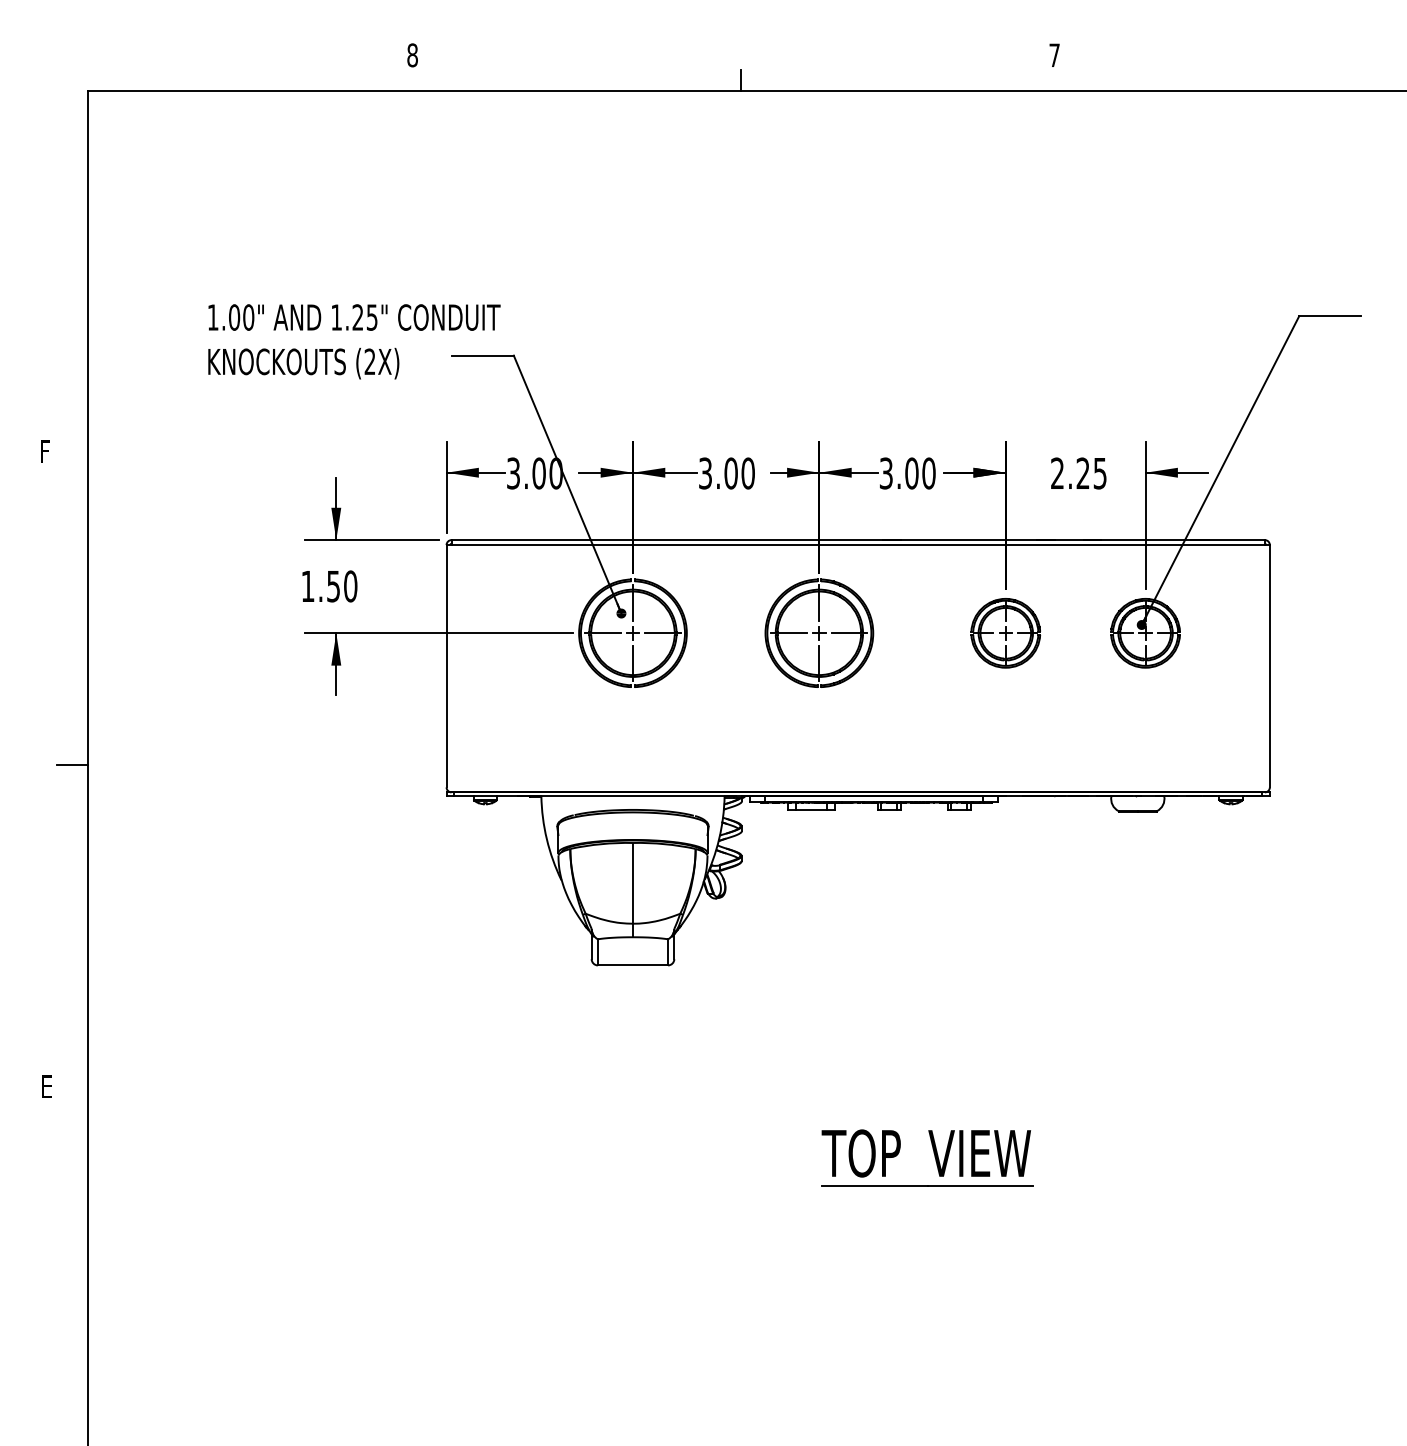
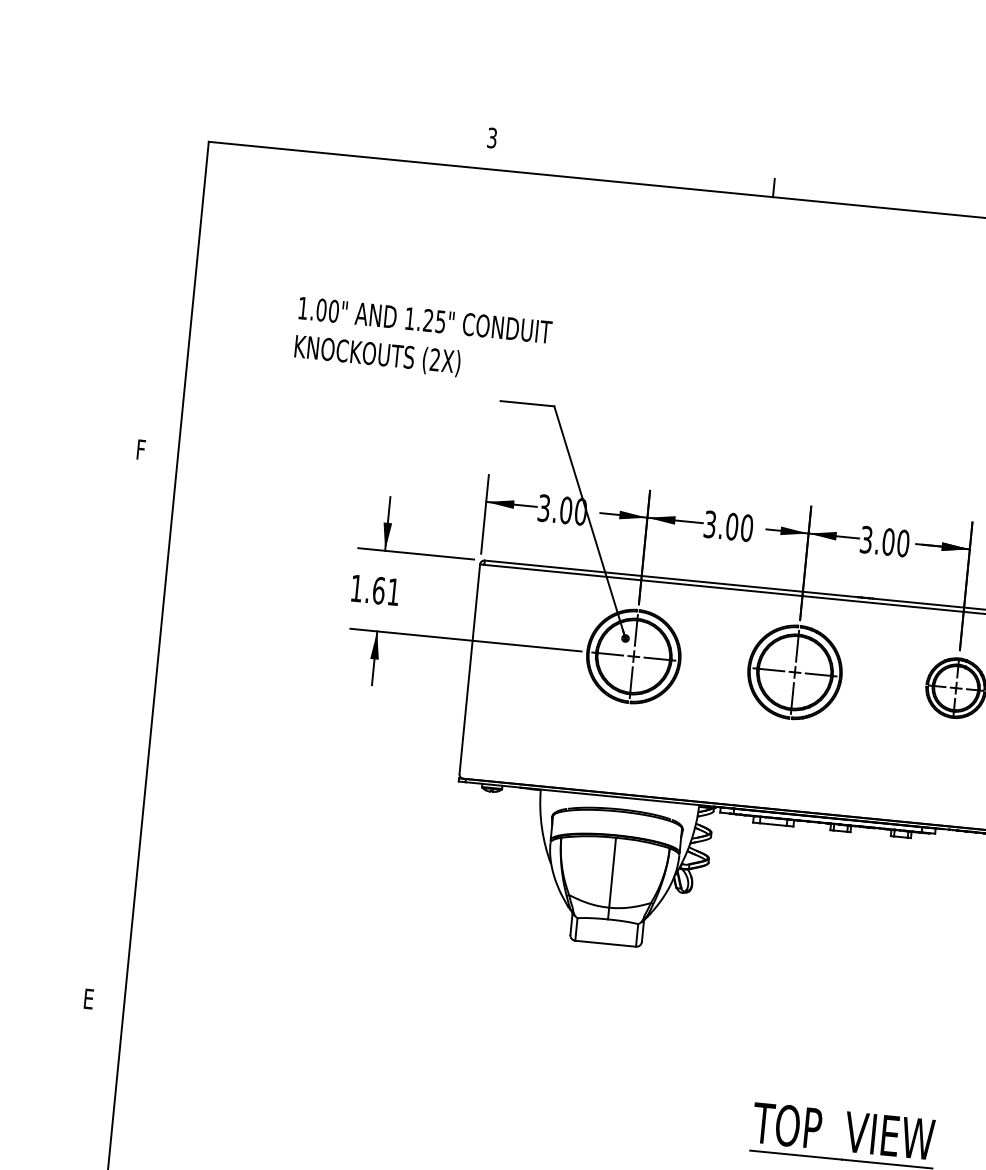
text: (412, 55) -> (492, 138), 8 -> 3
text: (354, 341) -> (423, 341), moved
text: (342, 586) -> (386, 591), 1.50 -> 1.61
line: (72, 764) -> (138, 722), removed

